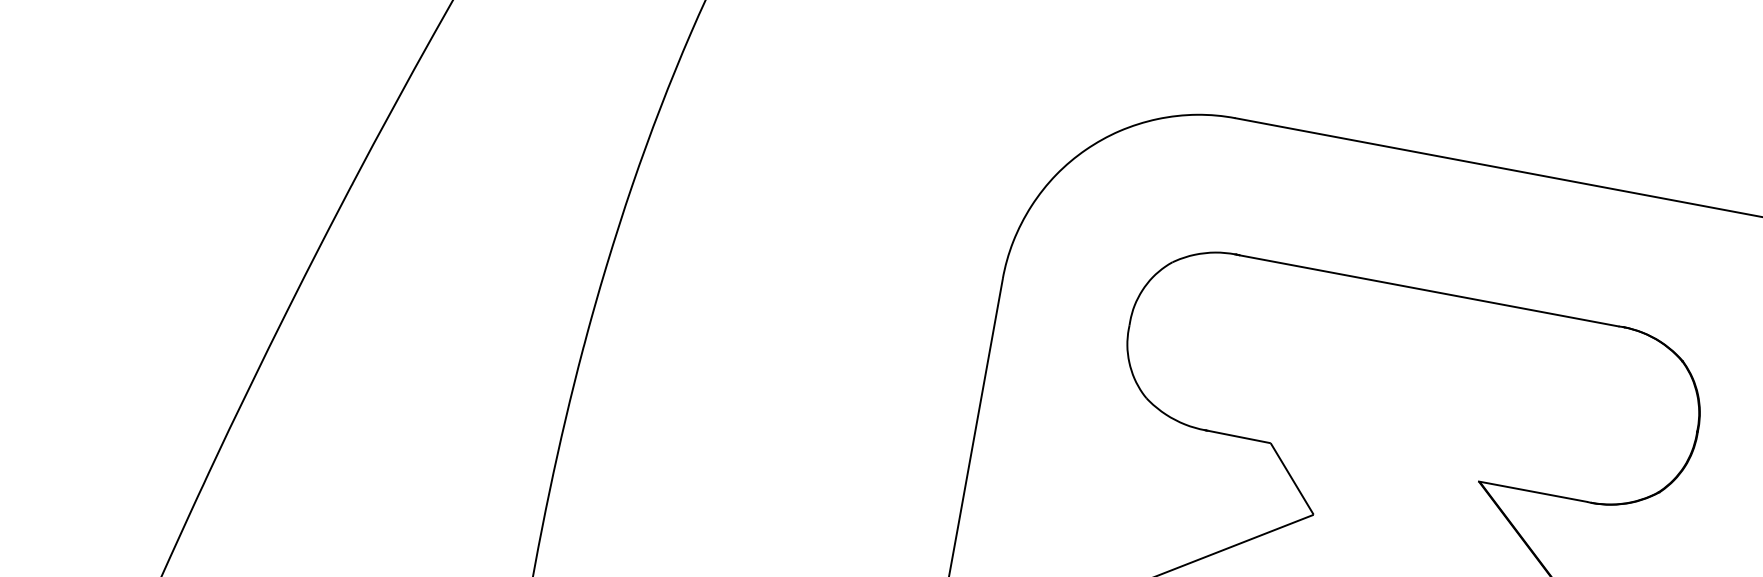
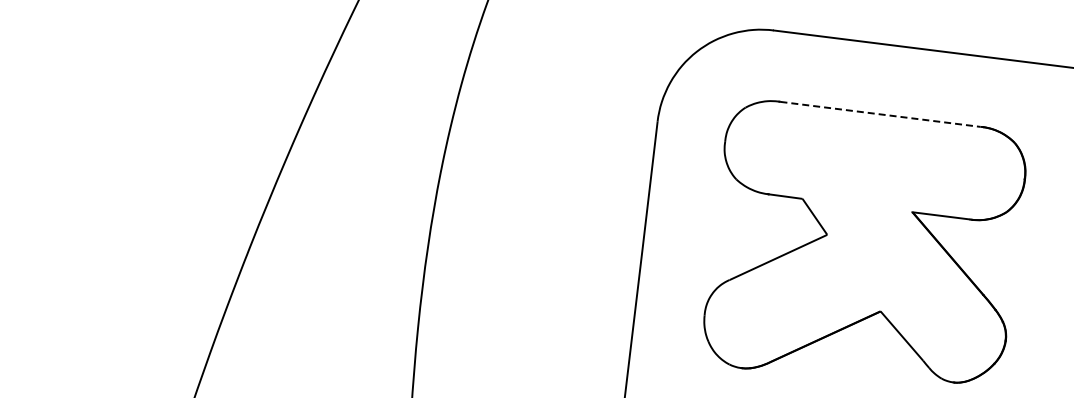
line: (1429, 291) -> (880, 114), solid -> dashed

